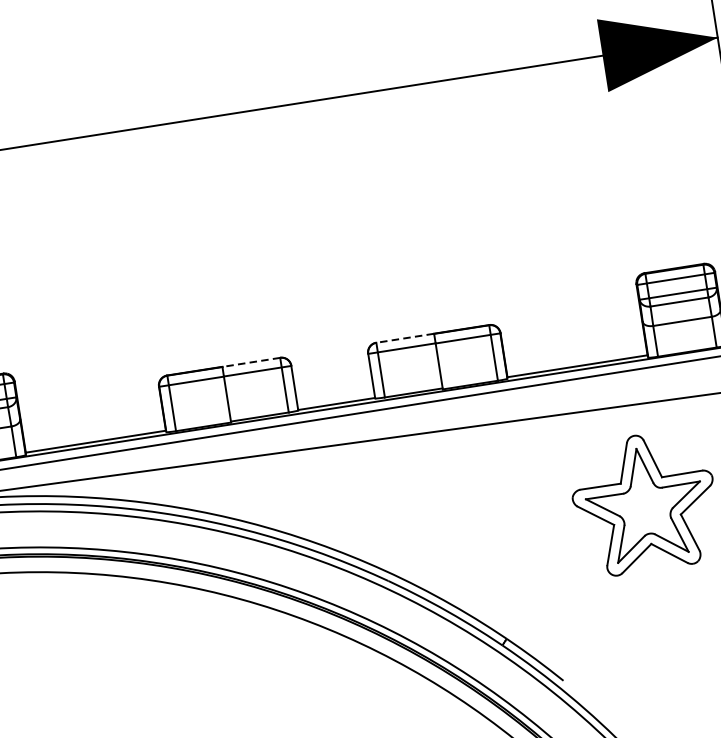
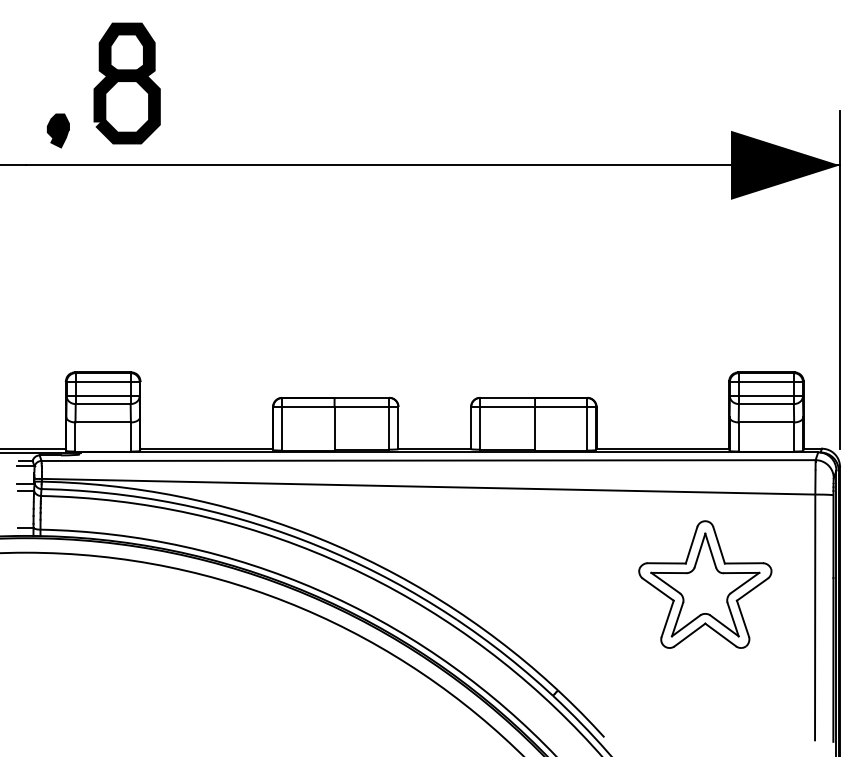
line: (404, 337) -> (507, 397), dashed -> solid
line: (250, 362) -> (361, 397), dashed -> solid

